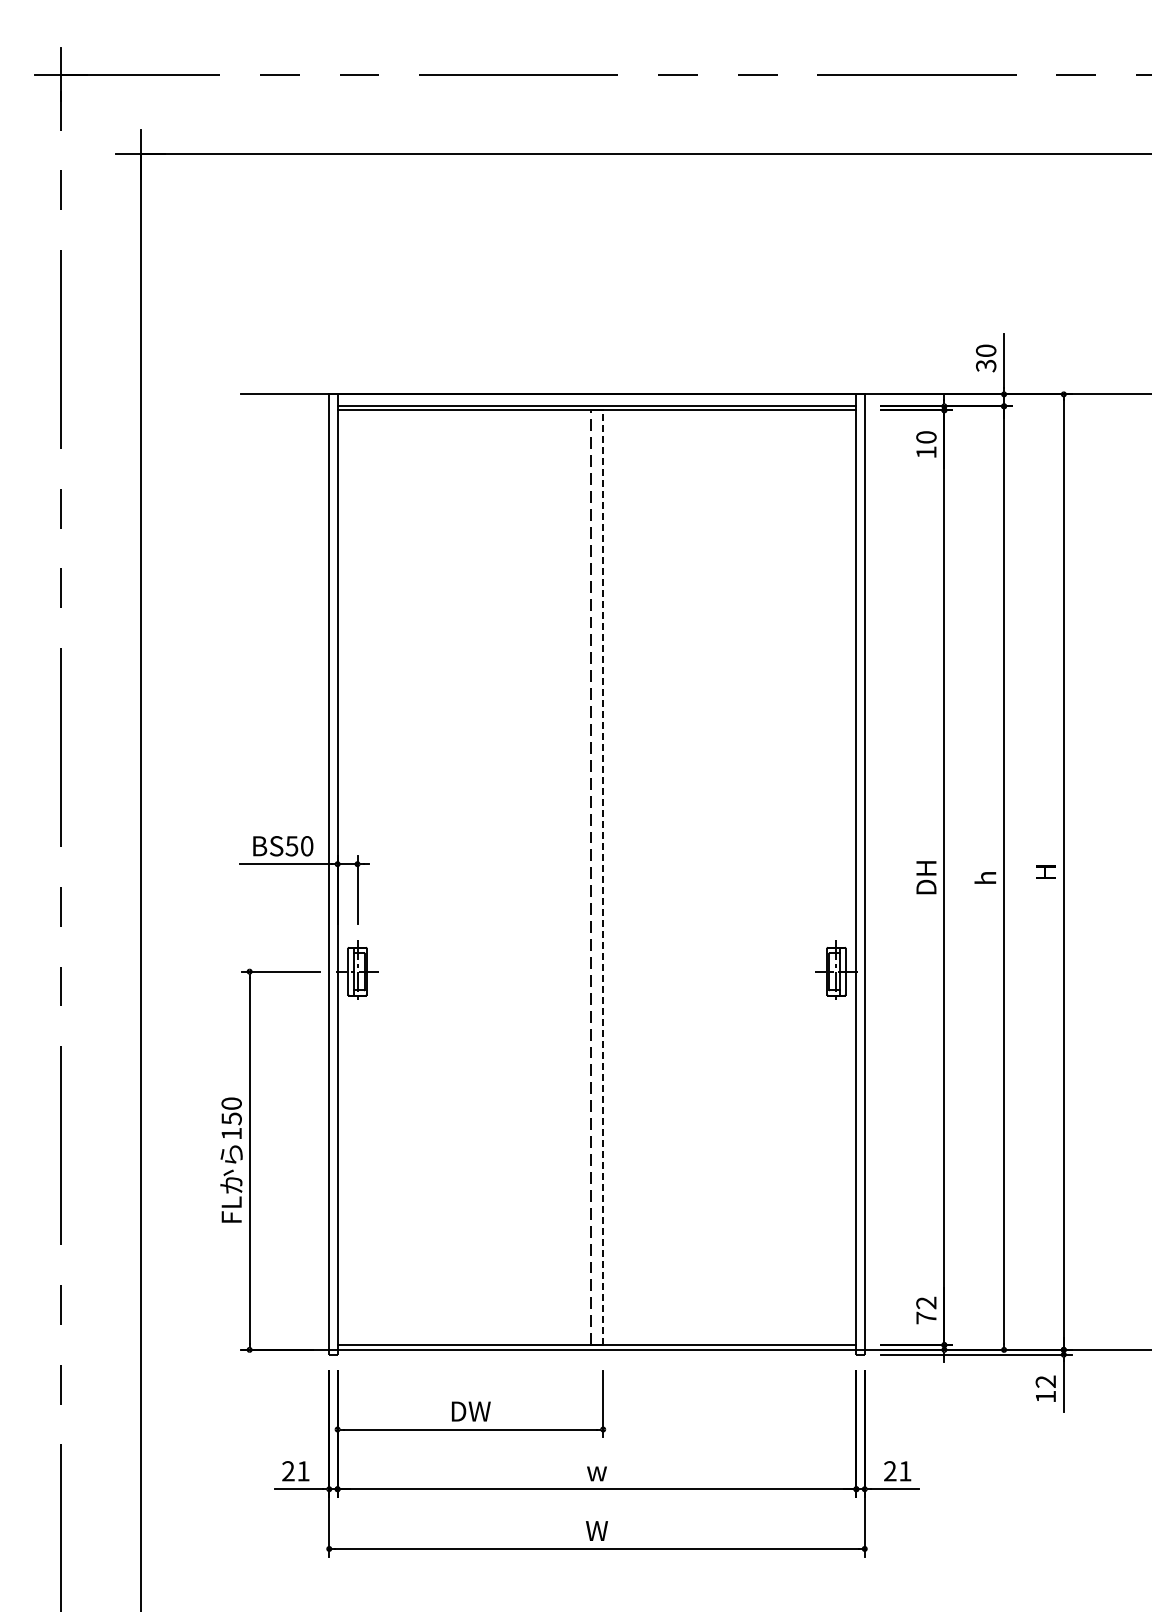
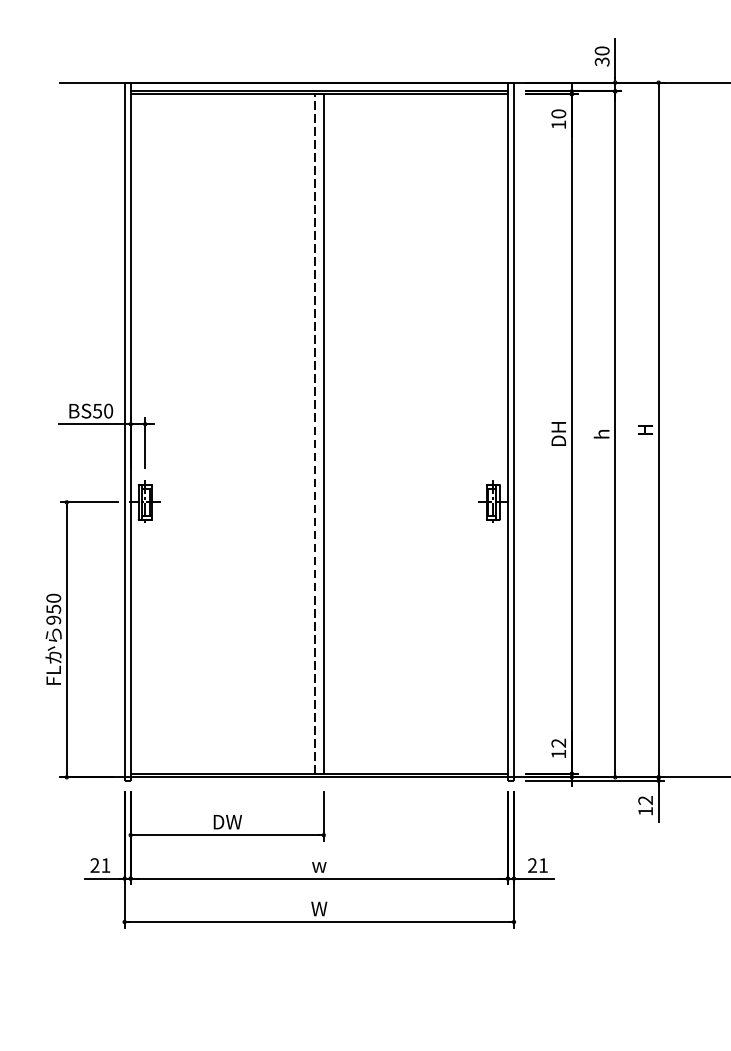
line: (603, 877) -> (324, 433), dashed -> solid
text: (231, 1133) -> (53, 619), 150 -> 950
text: (926, 1317) -> (558, 753), 72 -> 12

